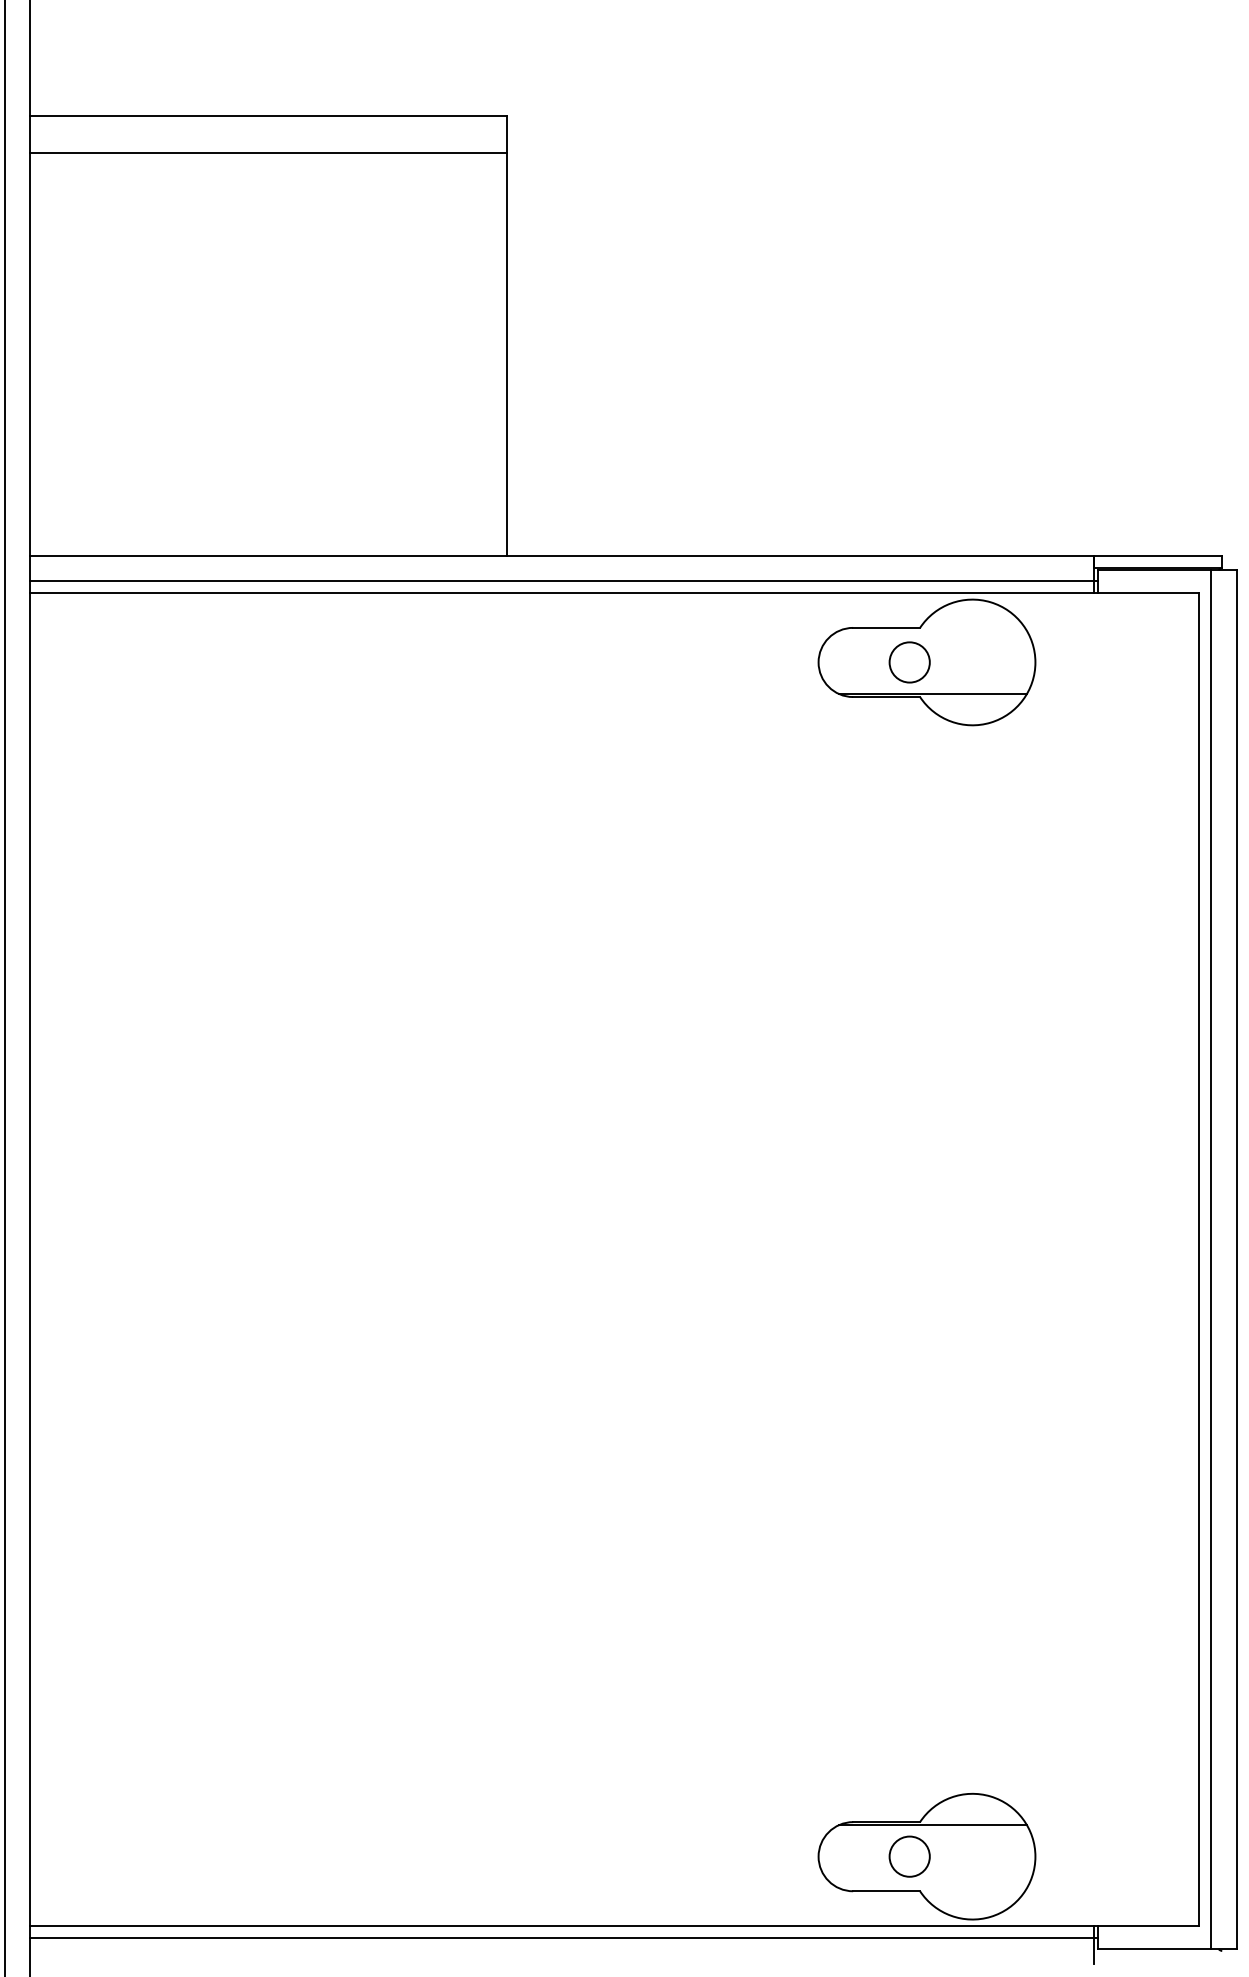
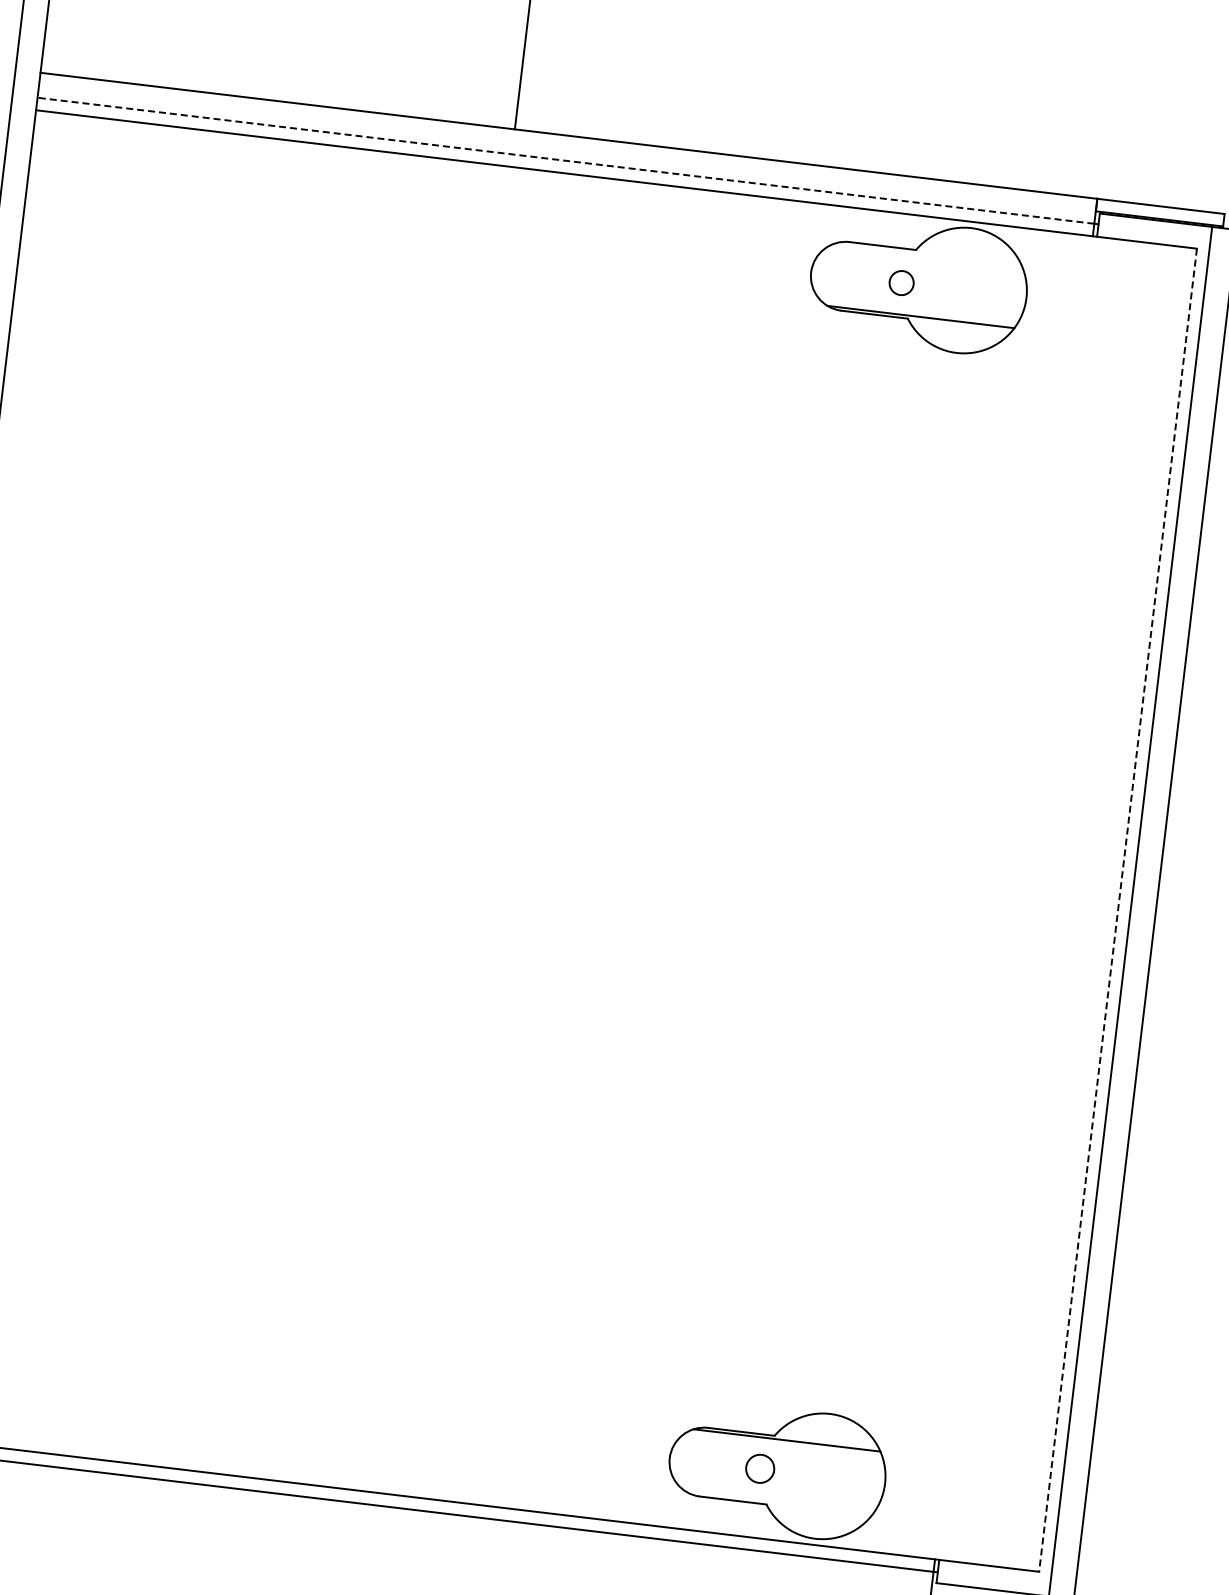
line: (561, 580) -> (565, 160), solid -> dashed
circle: (909, 662) -> (901, 283), size x0.6
line: (1198, 1260) -> (1117, 911), solid -> dashed
circle: (909, 1856) -> (760, 1468), size x0.7

